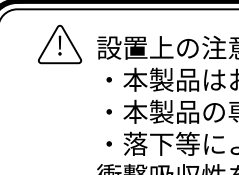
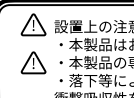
part: (59, 111) -> (33, 62), added

